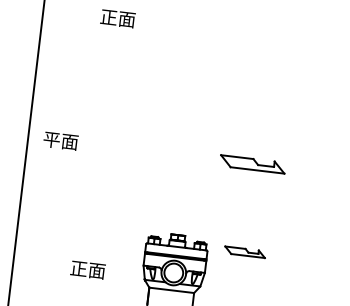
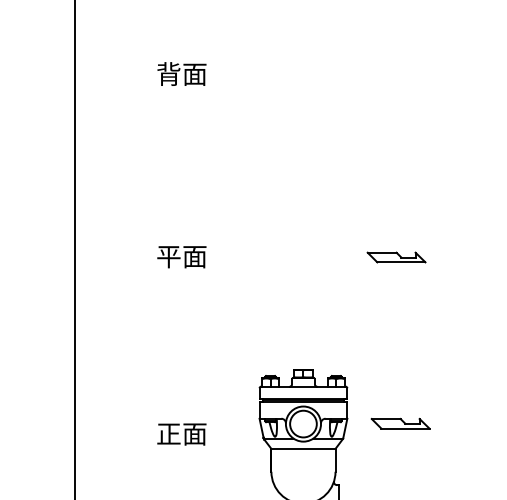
text: (108, 16) -> (168, 73), 正面 -> 背面
text: (60, 141) -> (181, 257), moved
part: (252, 164) -> (396, 257), size x0.62
part: (245, 252) -> (400, 423), moved

